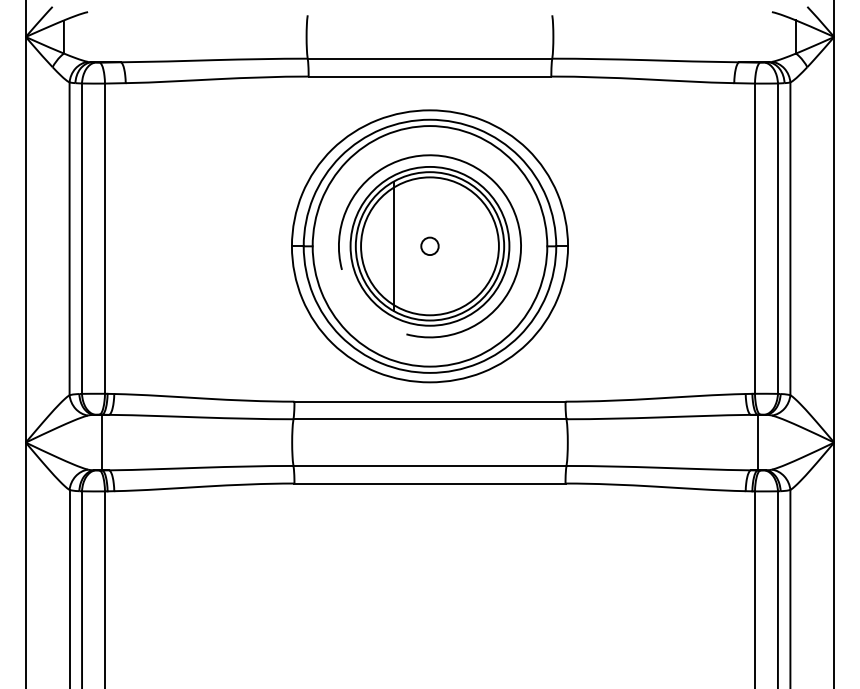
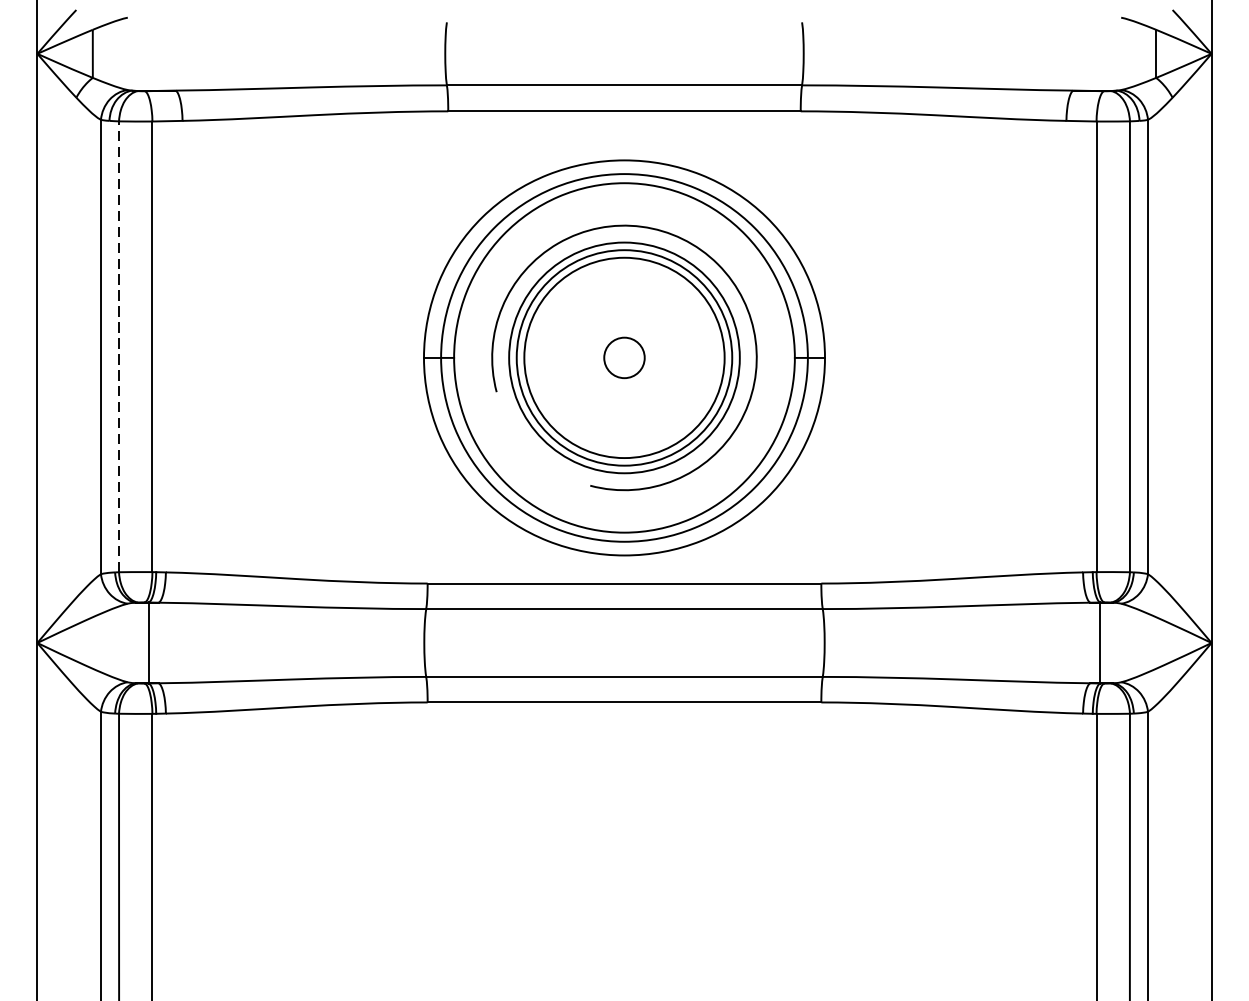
line: (82, 238) -> (119, 346), solid -> dashed
line: (394, 246) -> (572, 358), removed
circle: (429, 246) -> (623, 358), size x1.6

